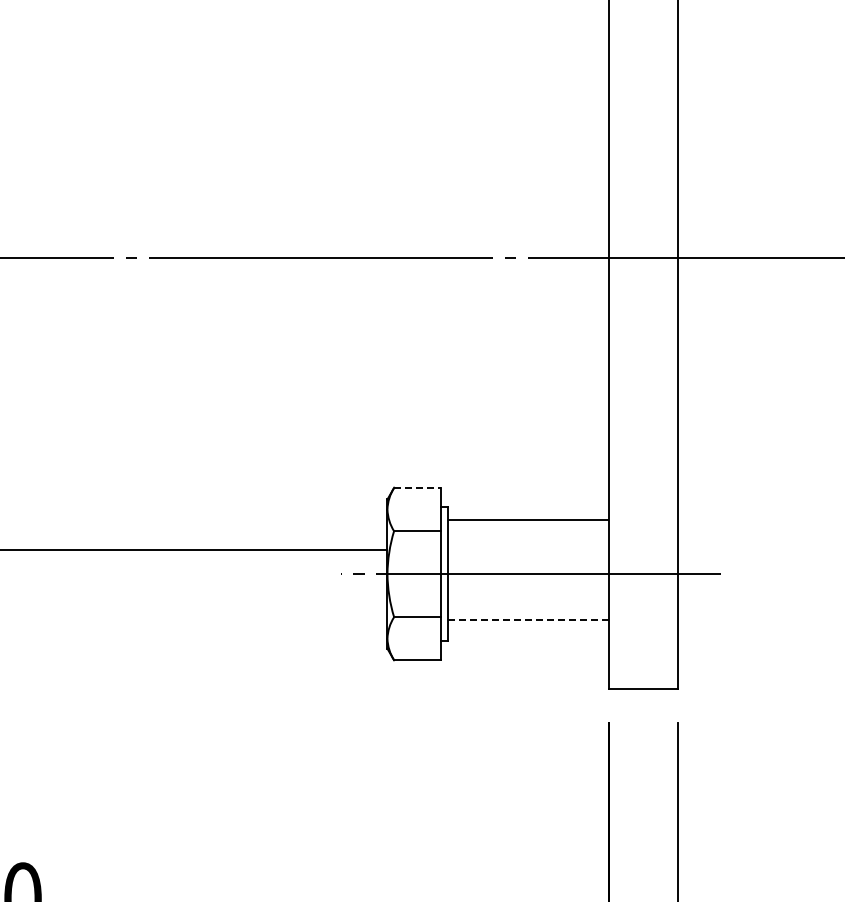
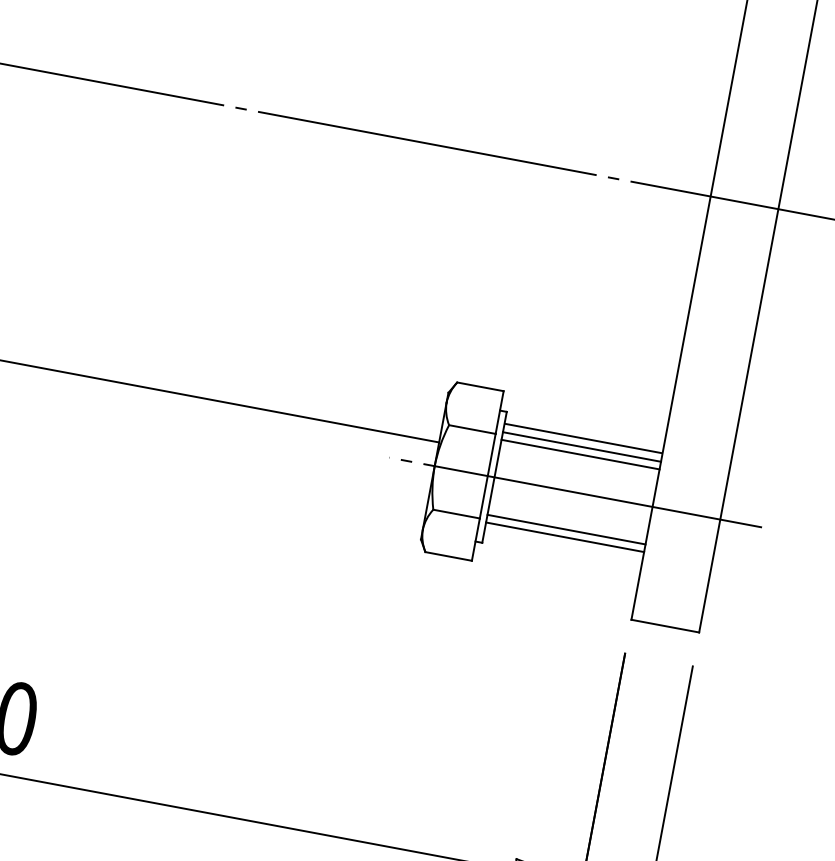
line: (417, 487) -> (480, 386), dashed -> solid
line: (528, 528) -> (581, 447), added
line: (528, 535) -> (580, 454), added
line: (528, 612) -> (566, 529), added
line: (529, 620) -> (565, 537), dashed -> solid

